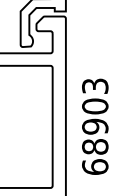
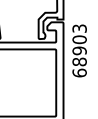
text: (94, 125) -> (79, 50), moved

